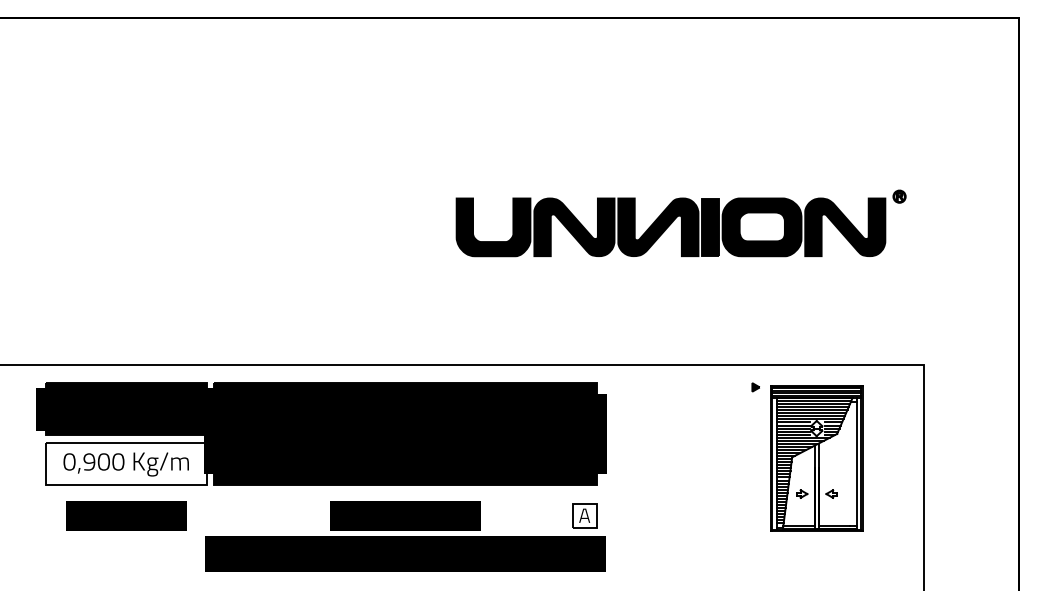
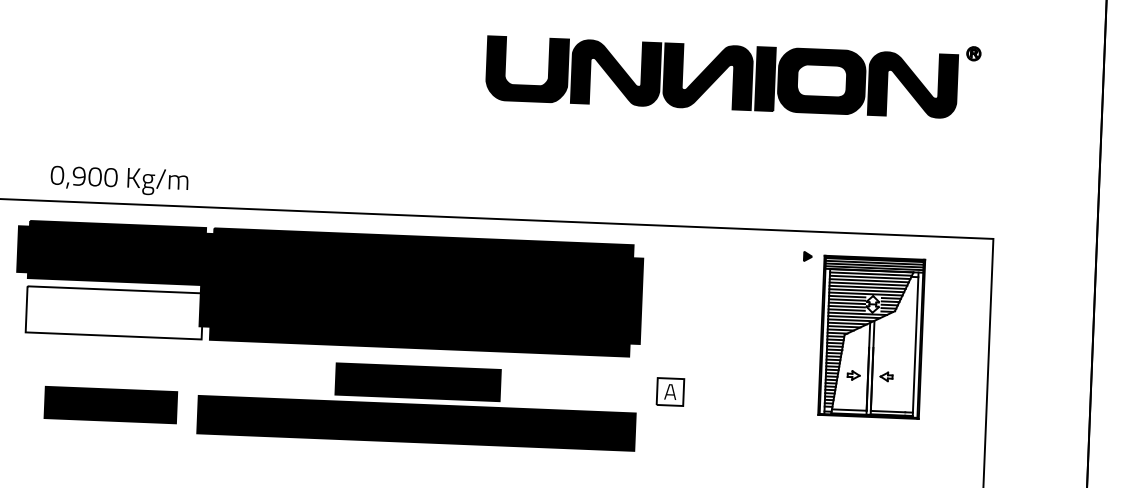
text: (125, 464) -> (118, 180), moved
text: (126, 515) -> (110, 404), moved
part: (584, 515) -> (670, 391), moved

